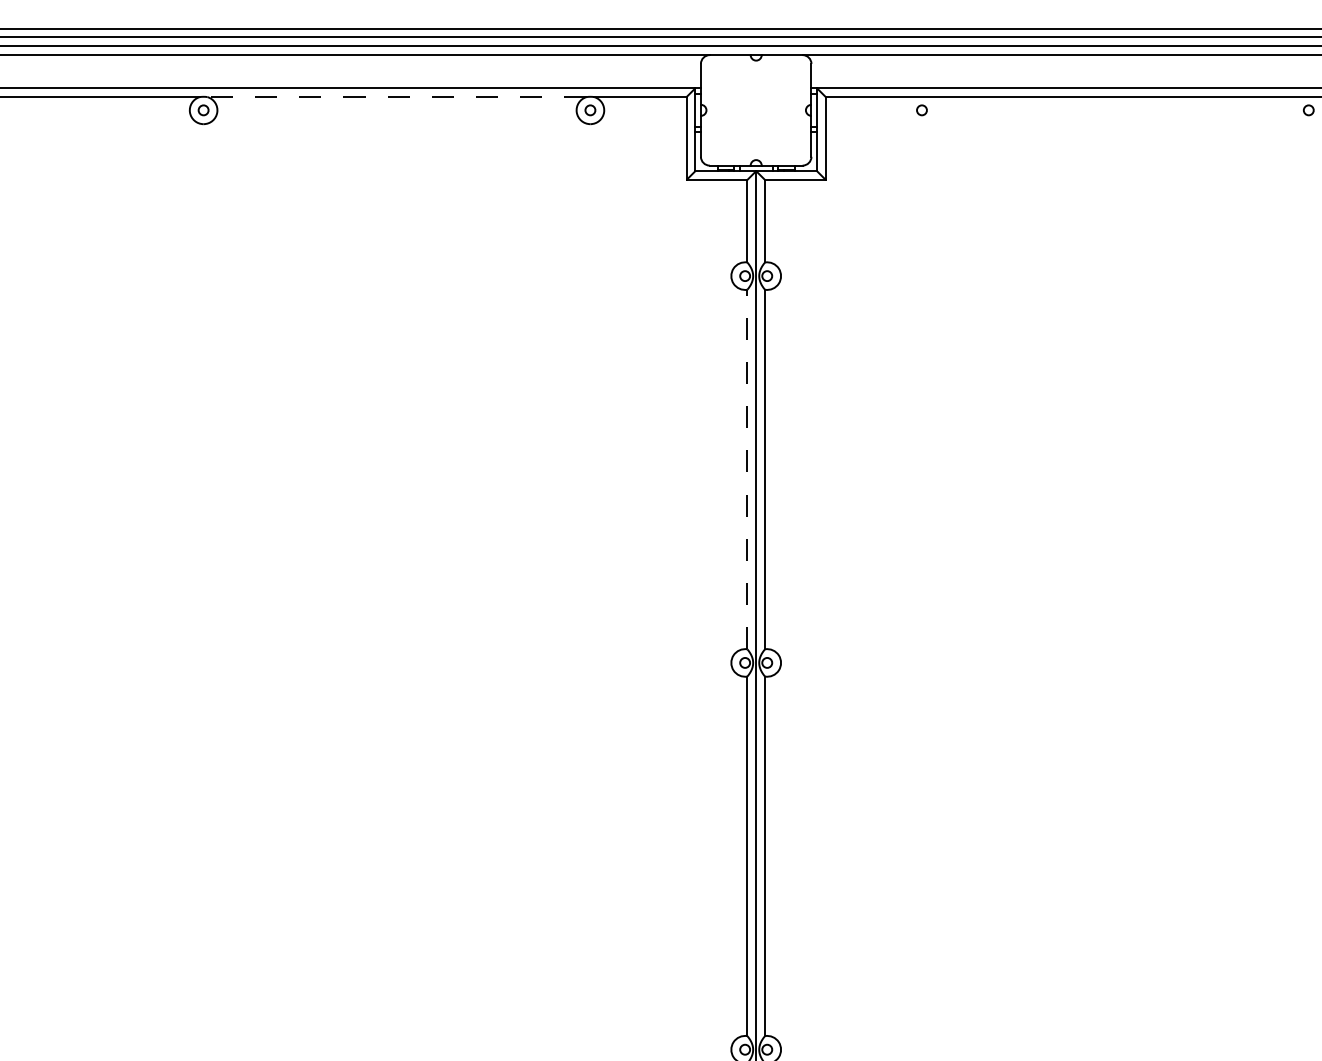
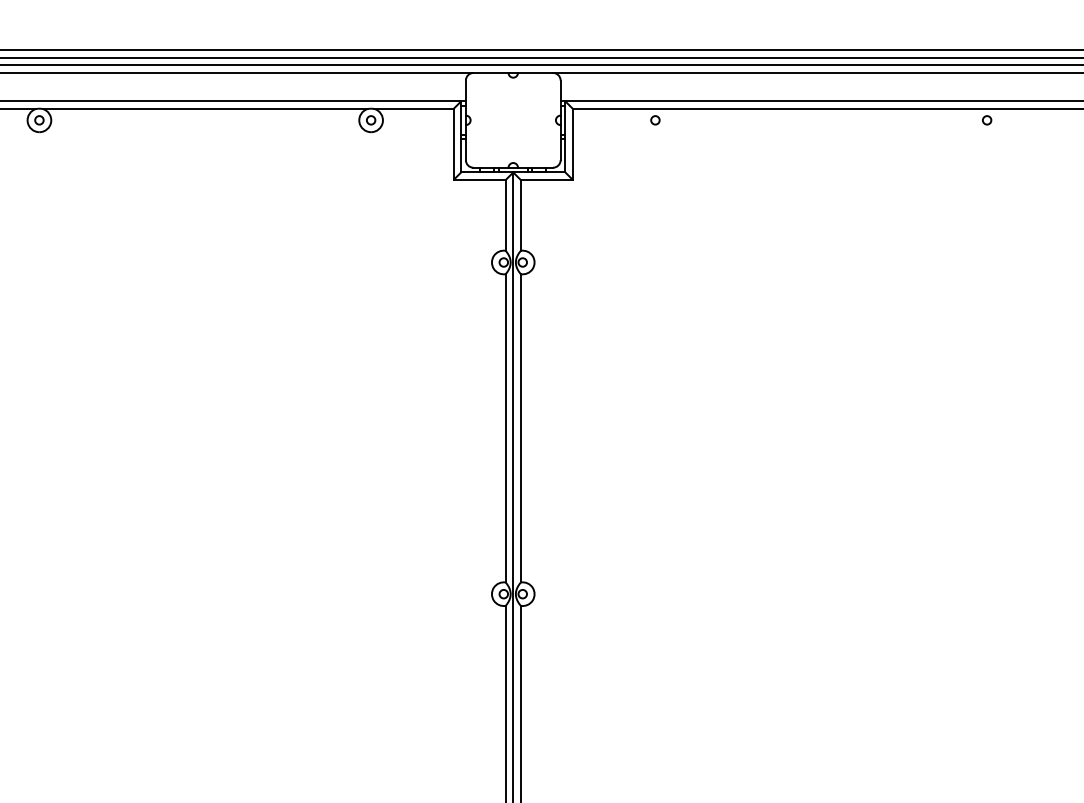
line: (397, 97) -> (205, 109), dashed -> solid
line: (747, 469) -> (505, 428), dashed -> solid

